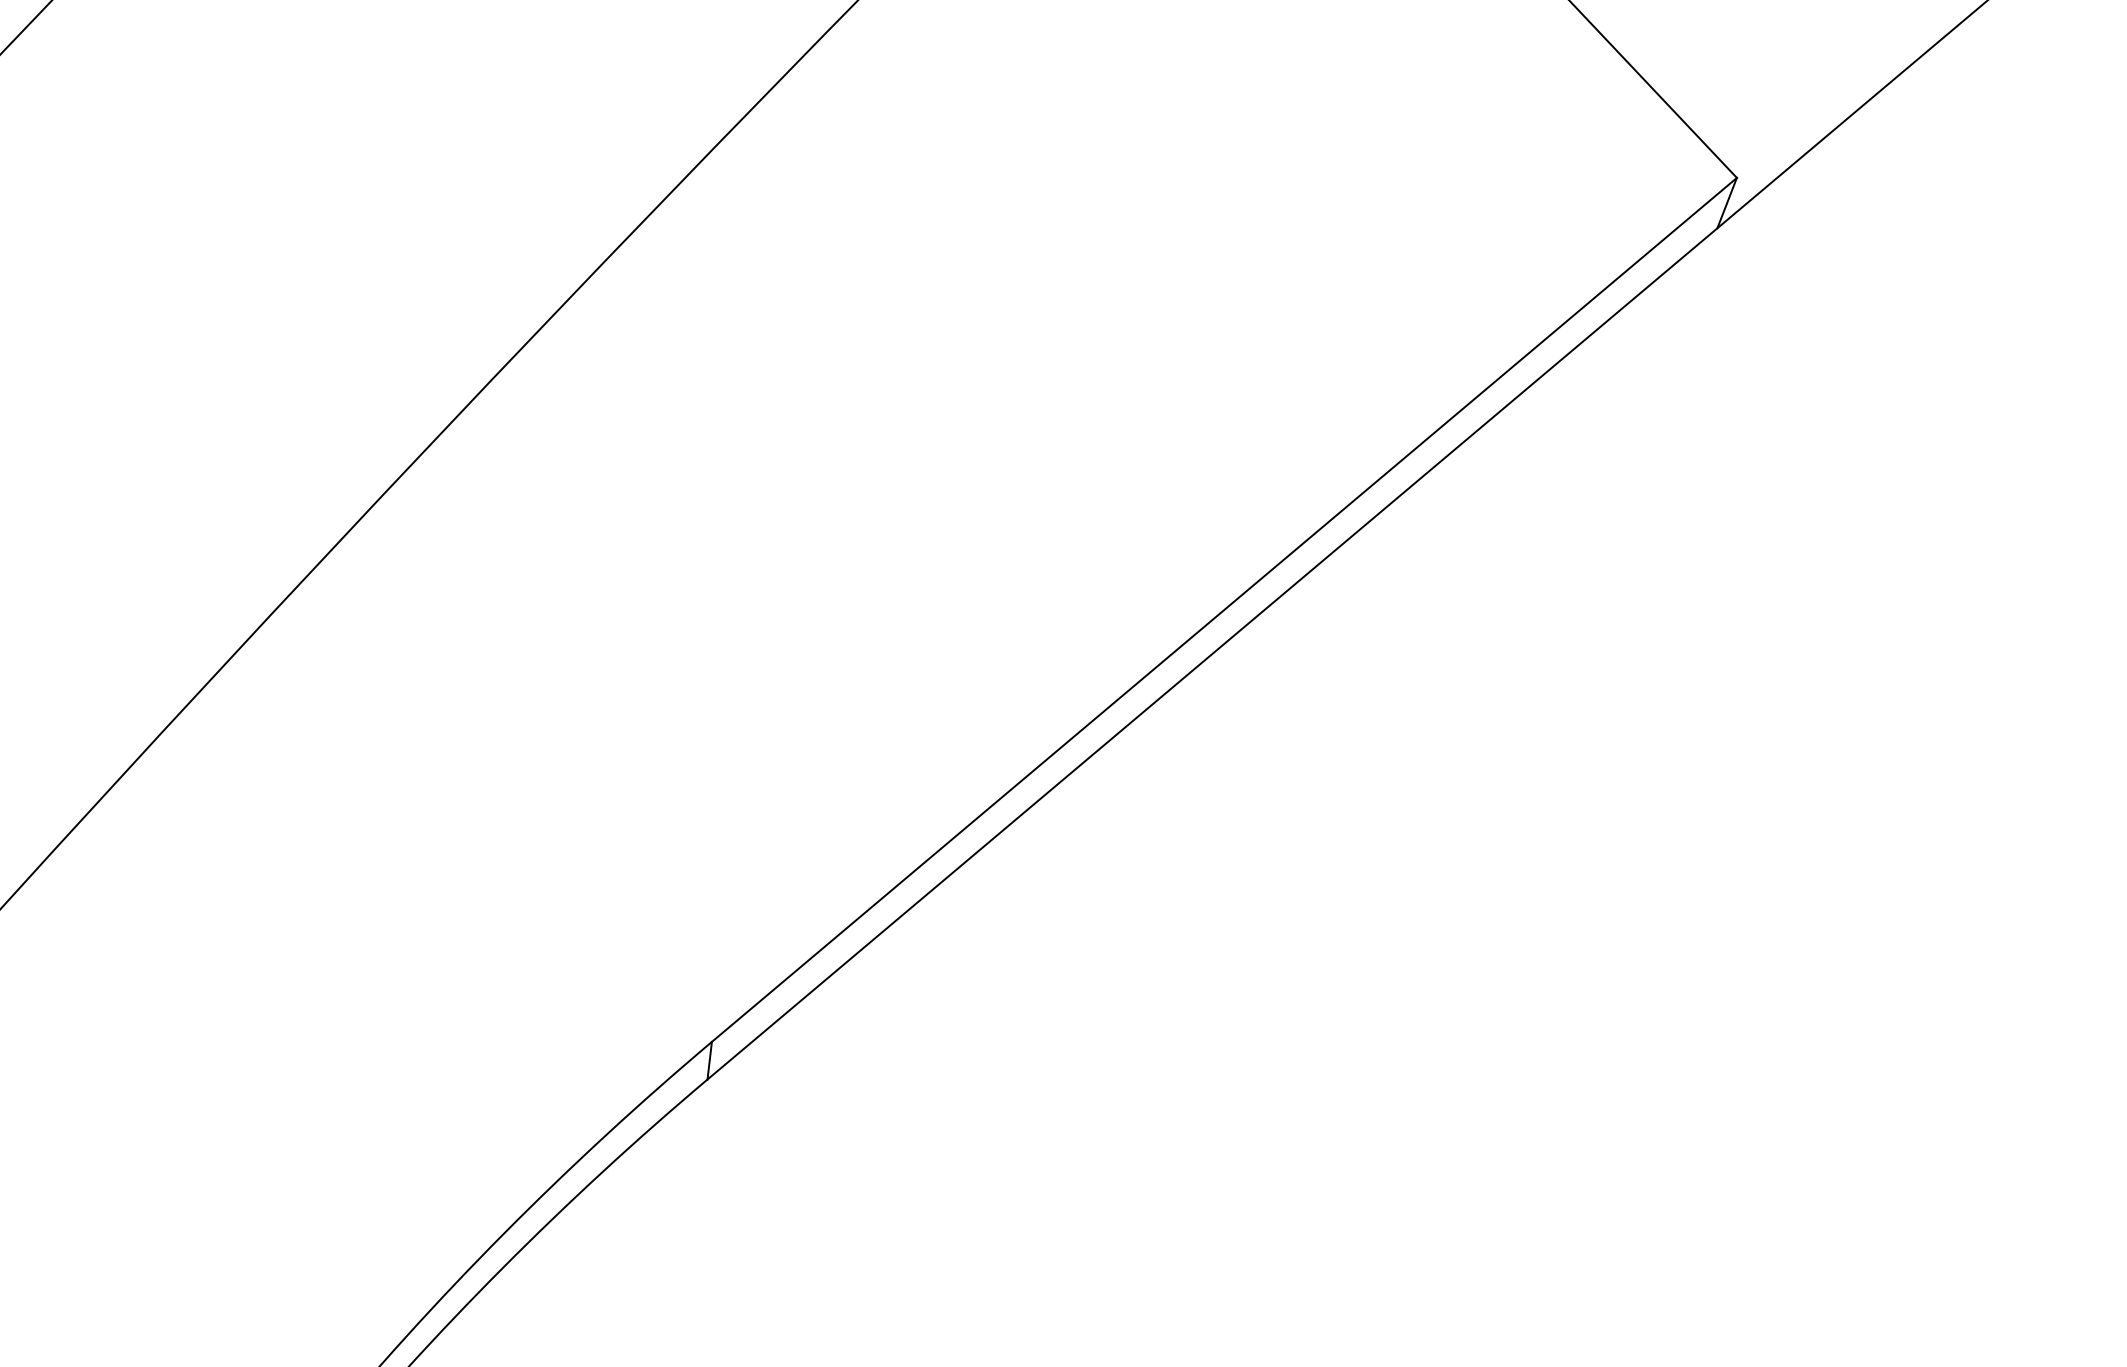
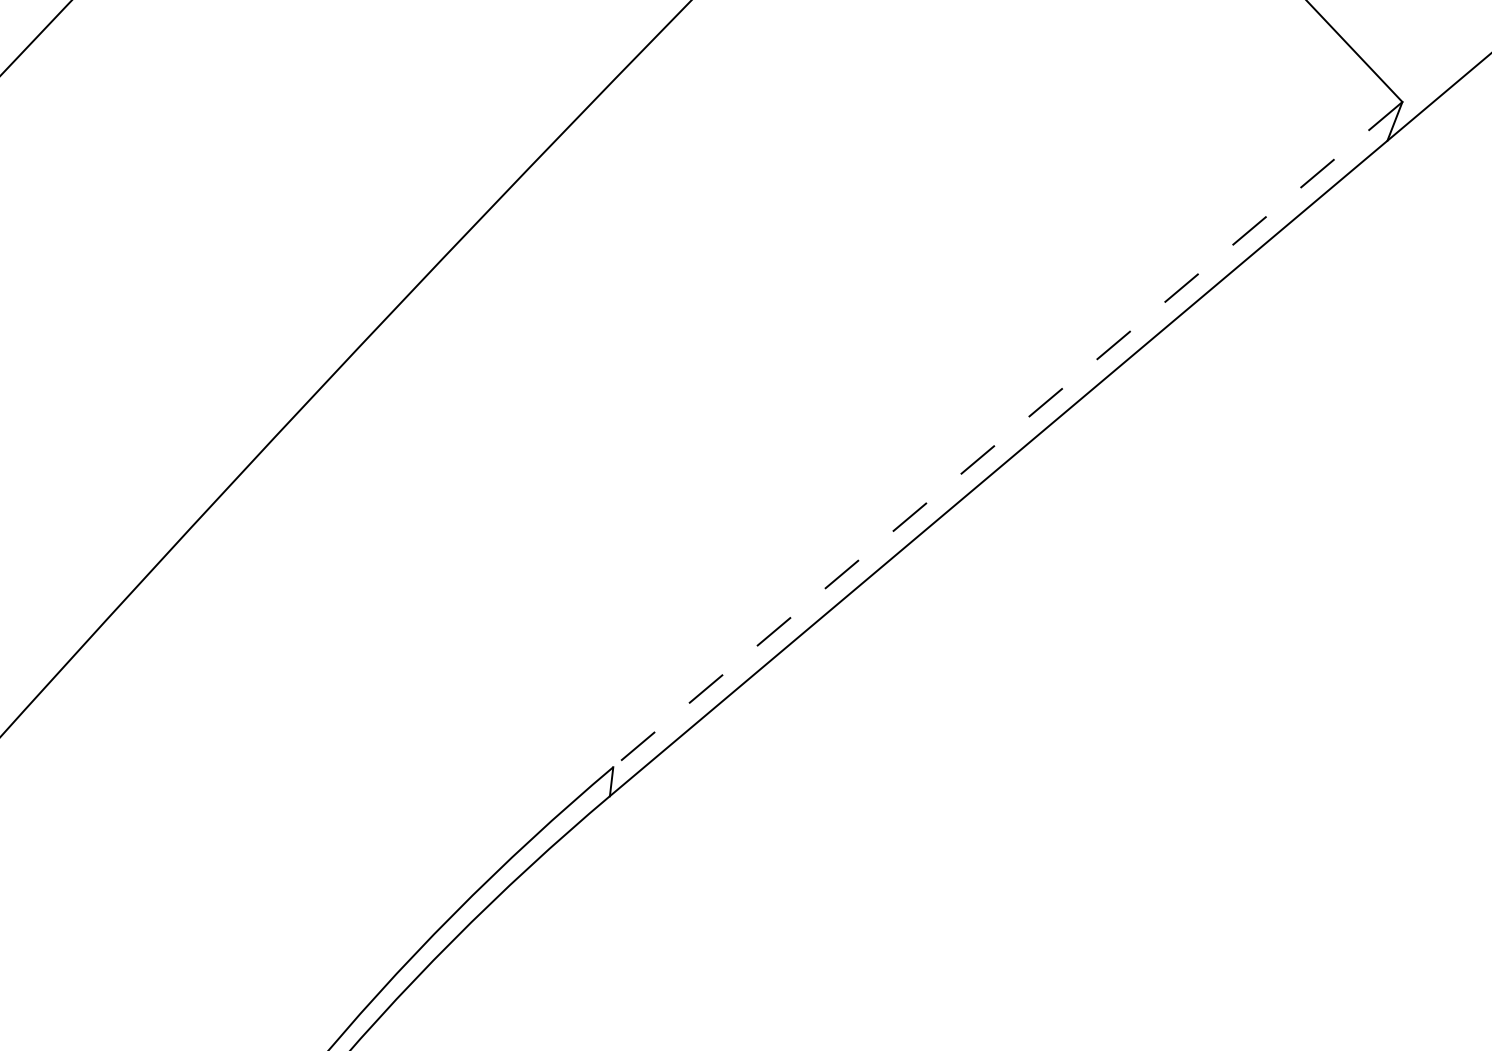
line: (1224, 610) -> (1007, 435), solid -> dashed

